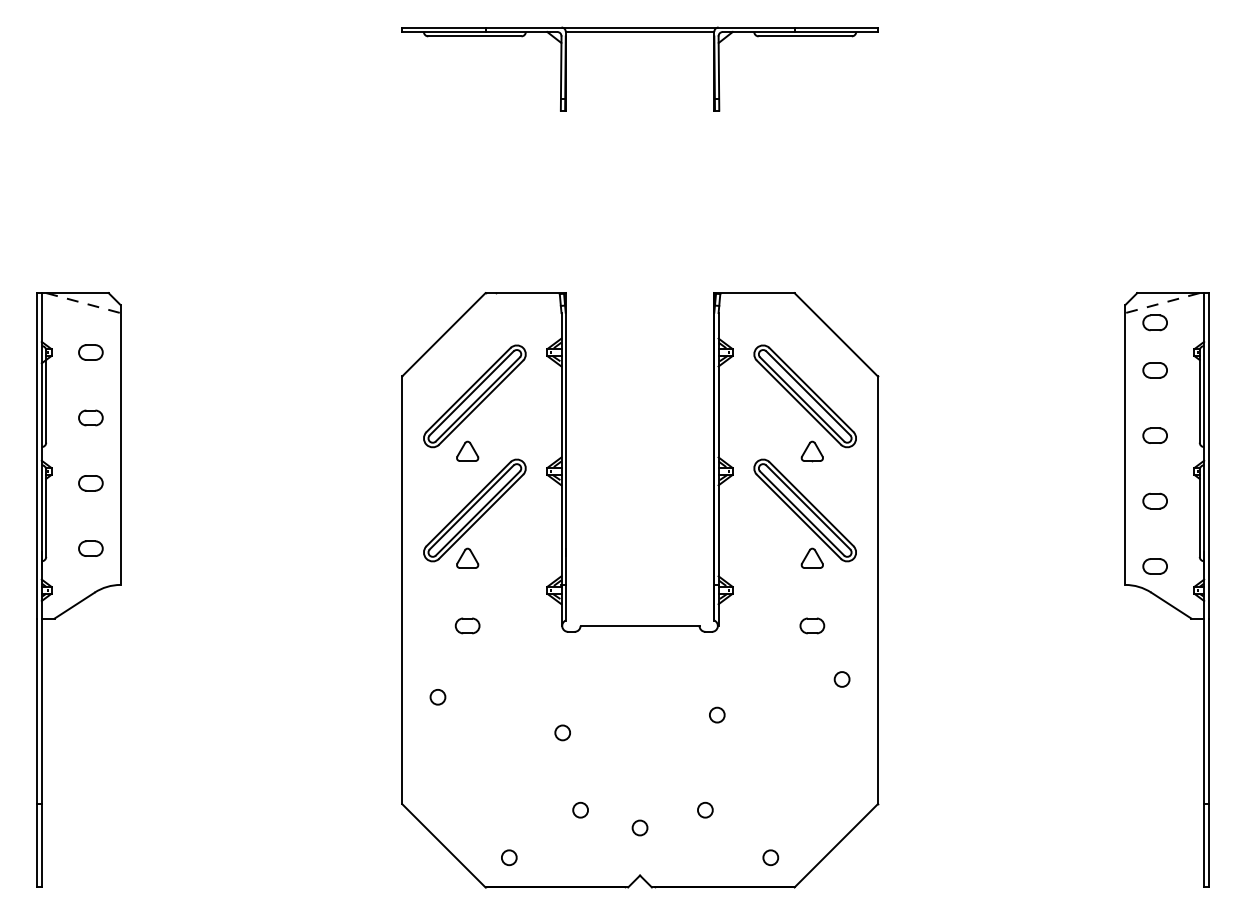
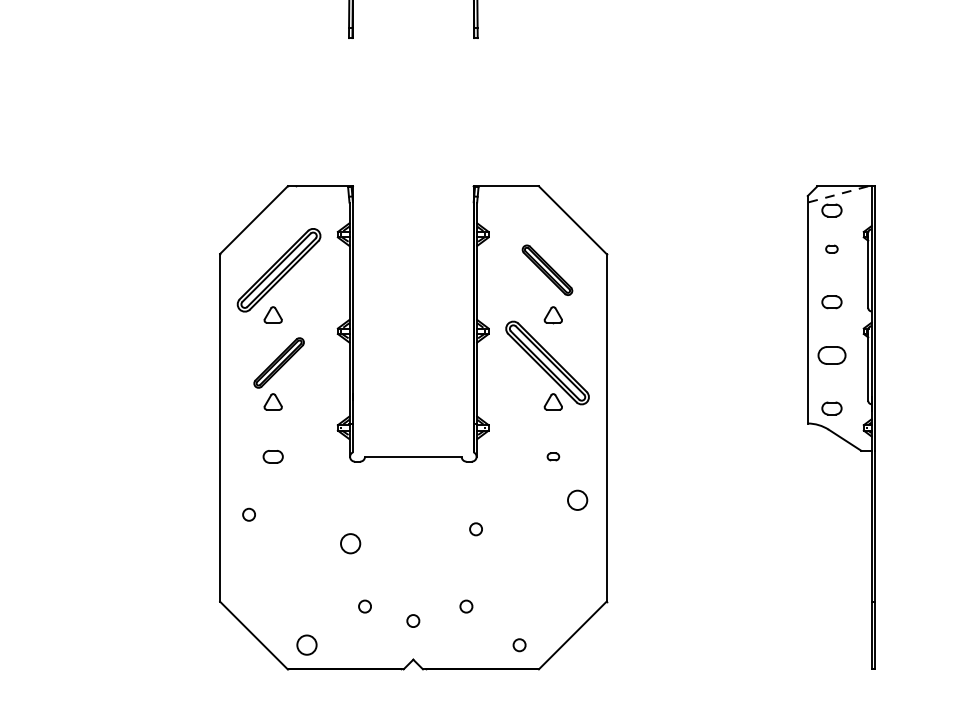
part: (1154, 370) -> (831, 249), size x0.6
part: (804, 396) -> (546, 270), size x0.6
part: (1154, 500) -> (831, 354), size x1.4
part: (474, 510) -> (278, 363), size x0.6
part: (812, 625) -> (553, 456), size x0.6
circle: (841, 679) -> (577, 500), size x1.6
circle: (562, 732) -> (350, 543), size x1.6
circle: (509, 857) -> (307, 645), size x1.6

